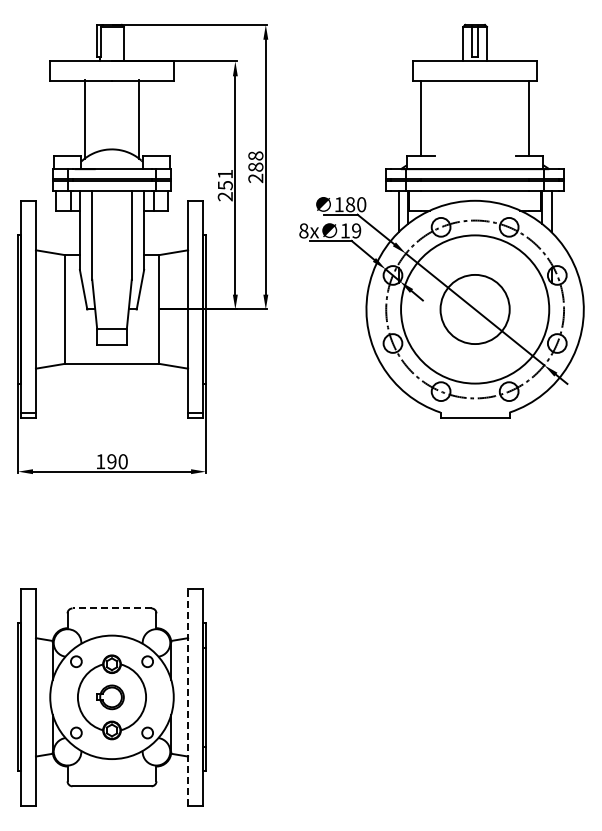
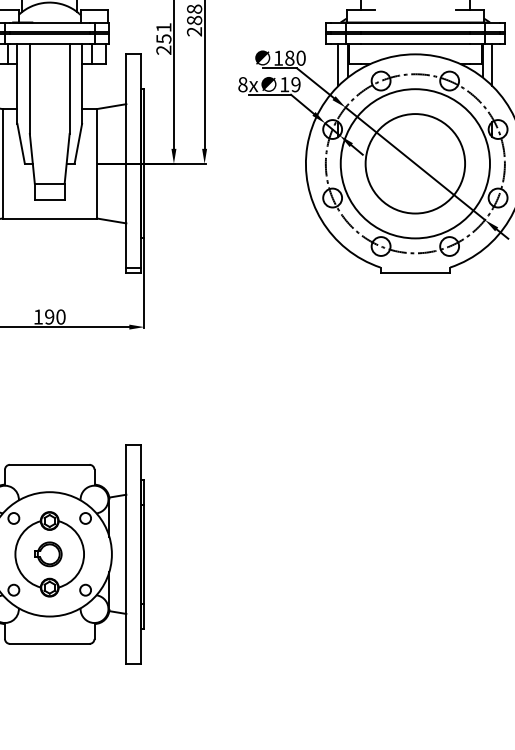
circle: (474, 309) -> (414, 163), size x1.43
line: (112, 608) -> (50, 464), dashed -> solid
line: (188, 697) -> (126, 554), dashed -> solid

